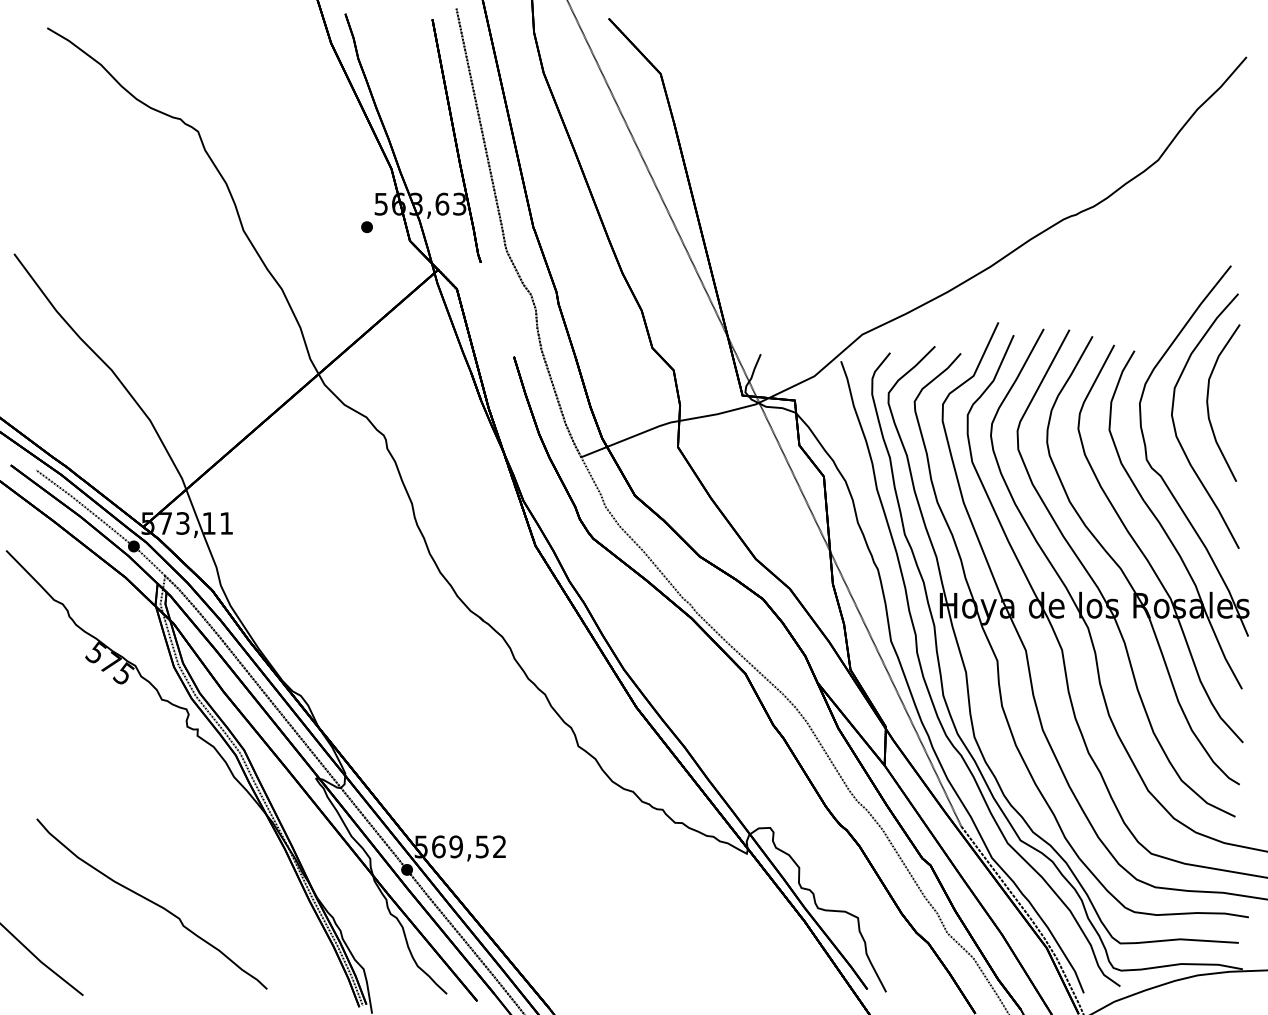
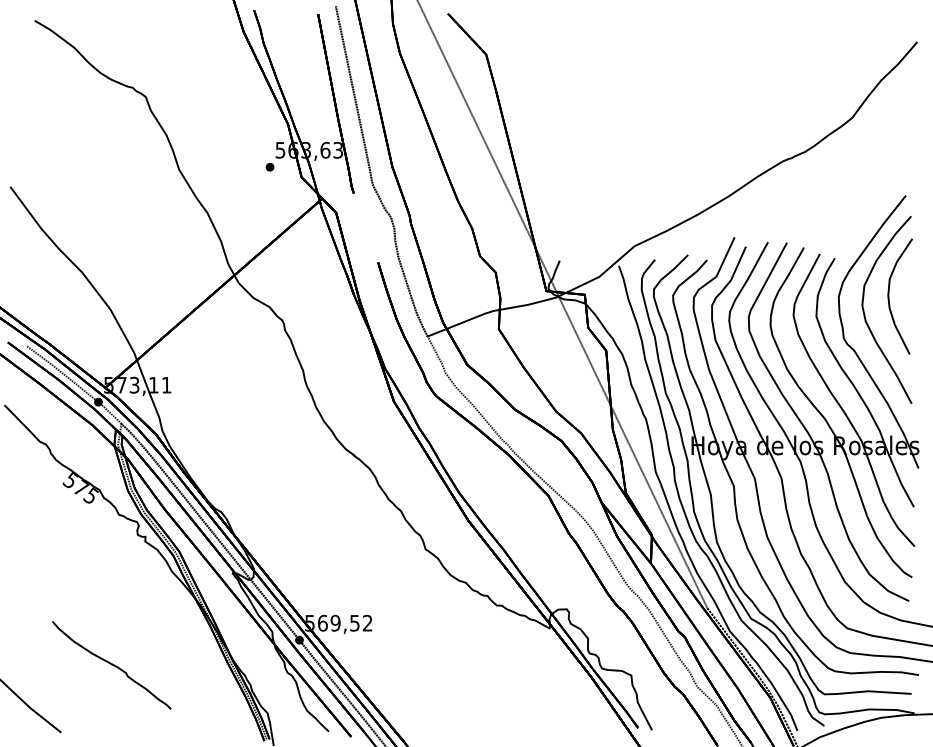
part: (151, 903) -> (111, 664), size x0.7

